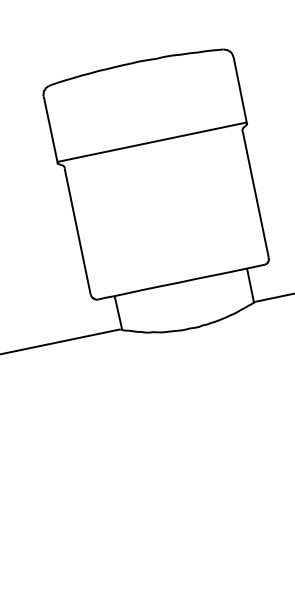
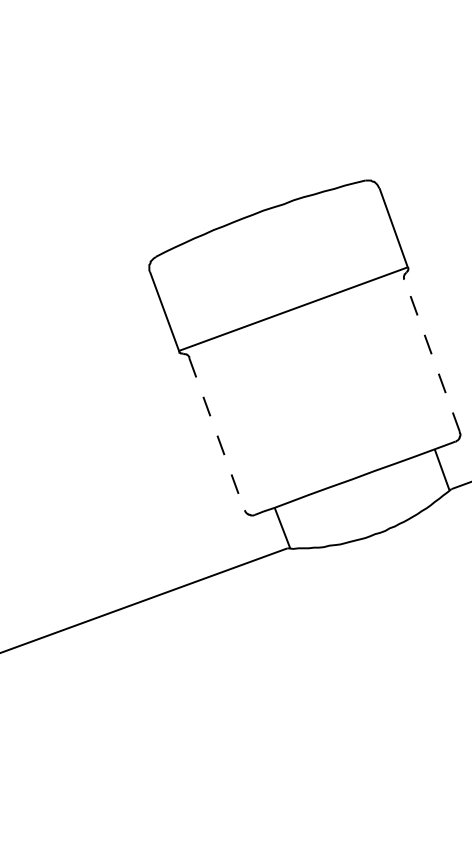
line: (256, 194) -> (432, 355), solid -> dashed
line: (78, 232) -> (217, 434), solid -> dashed

